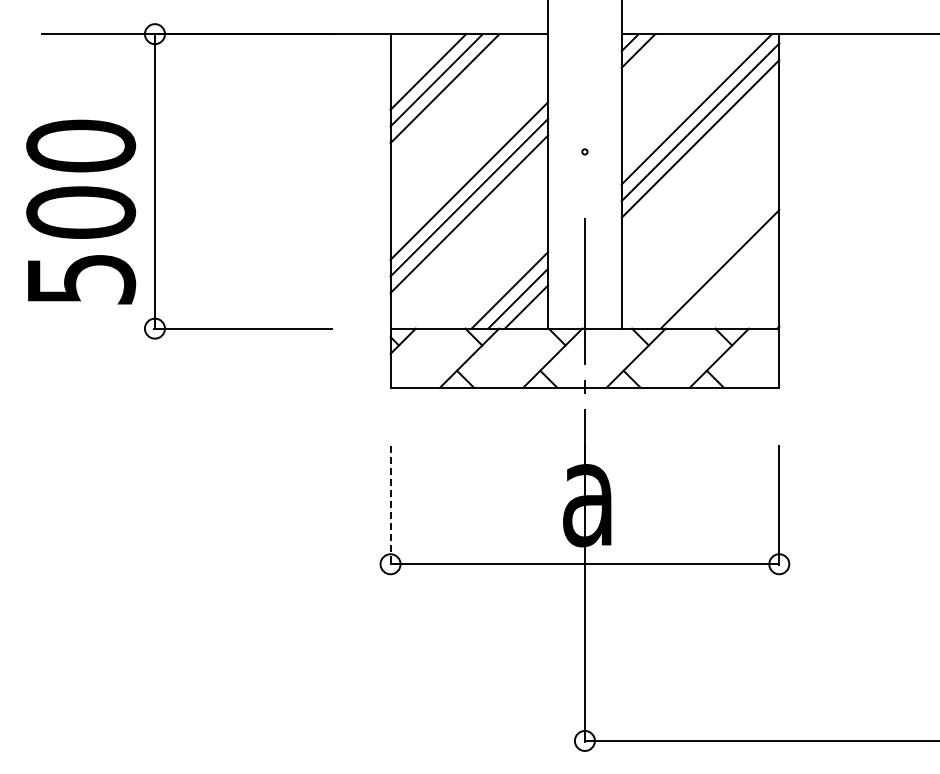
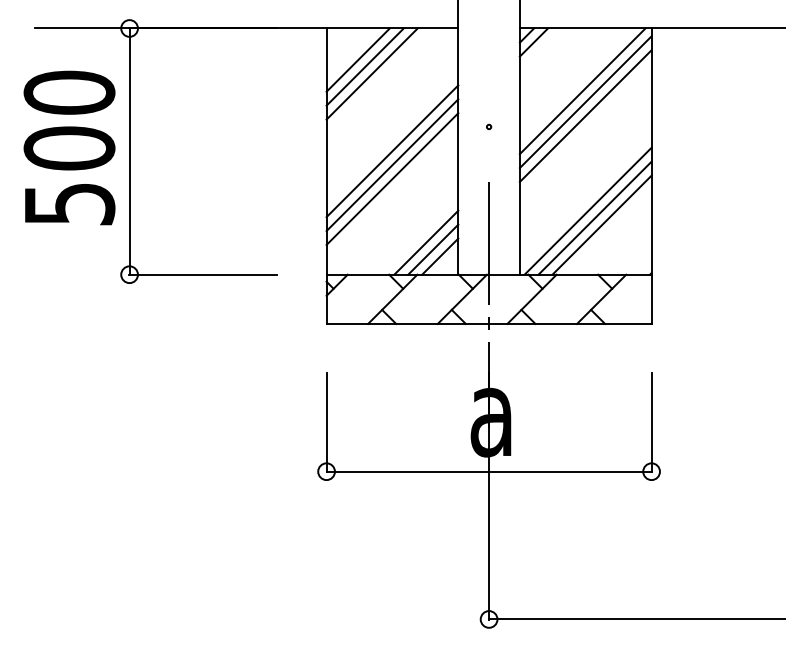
text: (81, 211) -> (69, 147), moved
line: (703, 252) -> (588, 211), added
line: (711, 260) -> (594, 217), added
line: (390, 506) -> (326, 423), dashed -> solid

